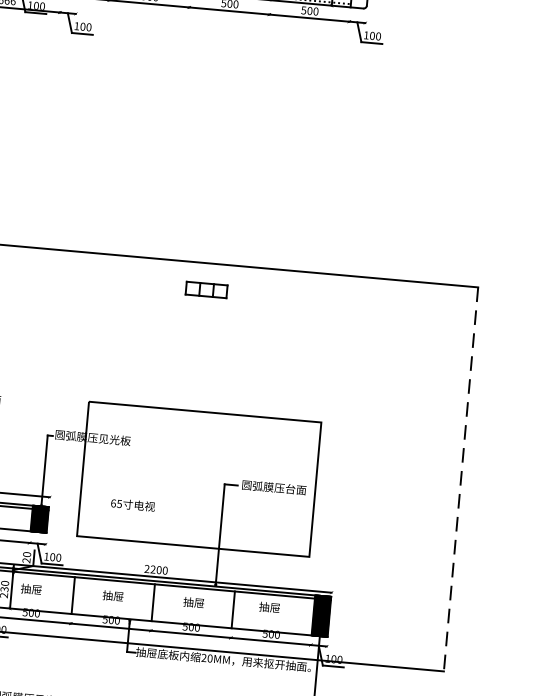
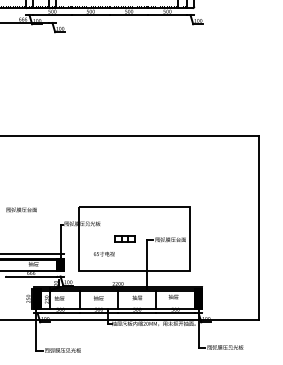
part: (205, 289) -> (124, 238), moved
line: (461, 480) -> (259, 228), dashed -> solid

